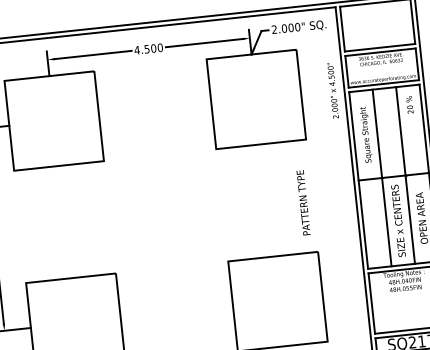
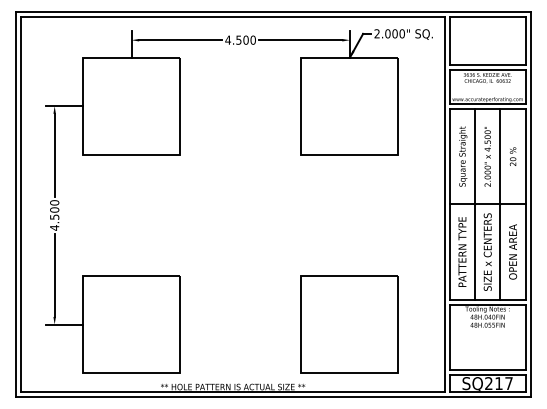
text: (332, 90) -> (487, 156), moved
text: (409, 104) -> (512, 156), moved
text: (303, 202) -> (462, 251), moved

